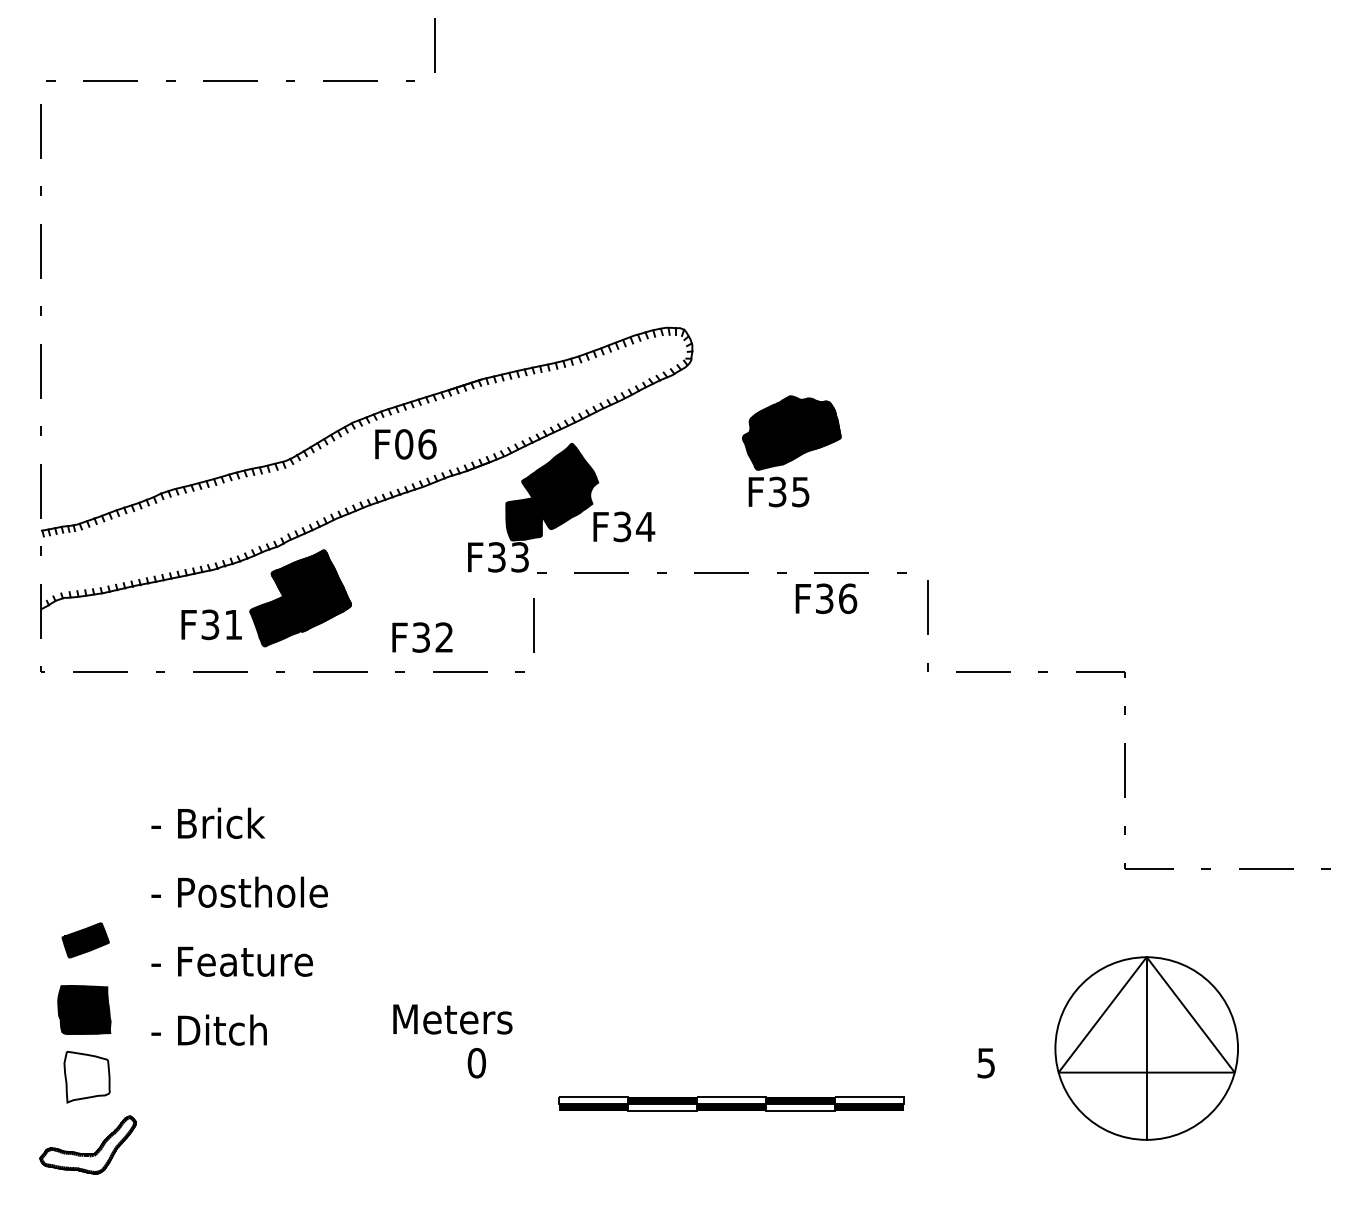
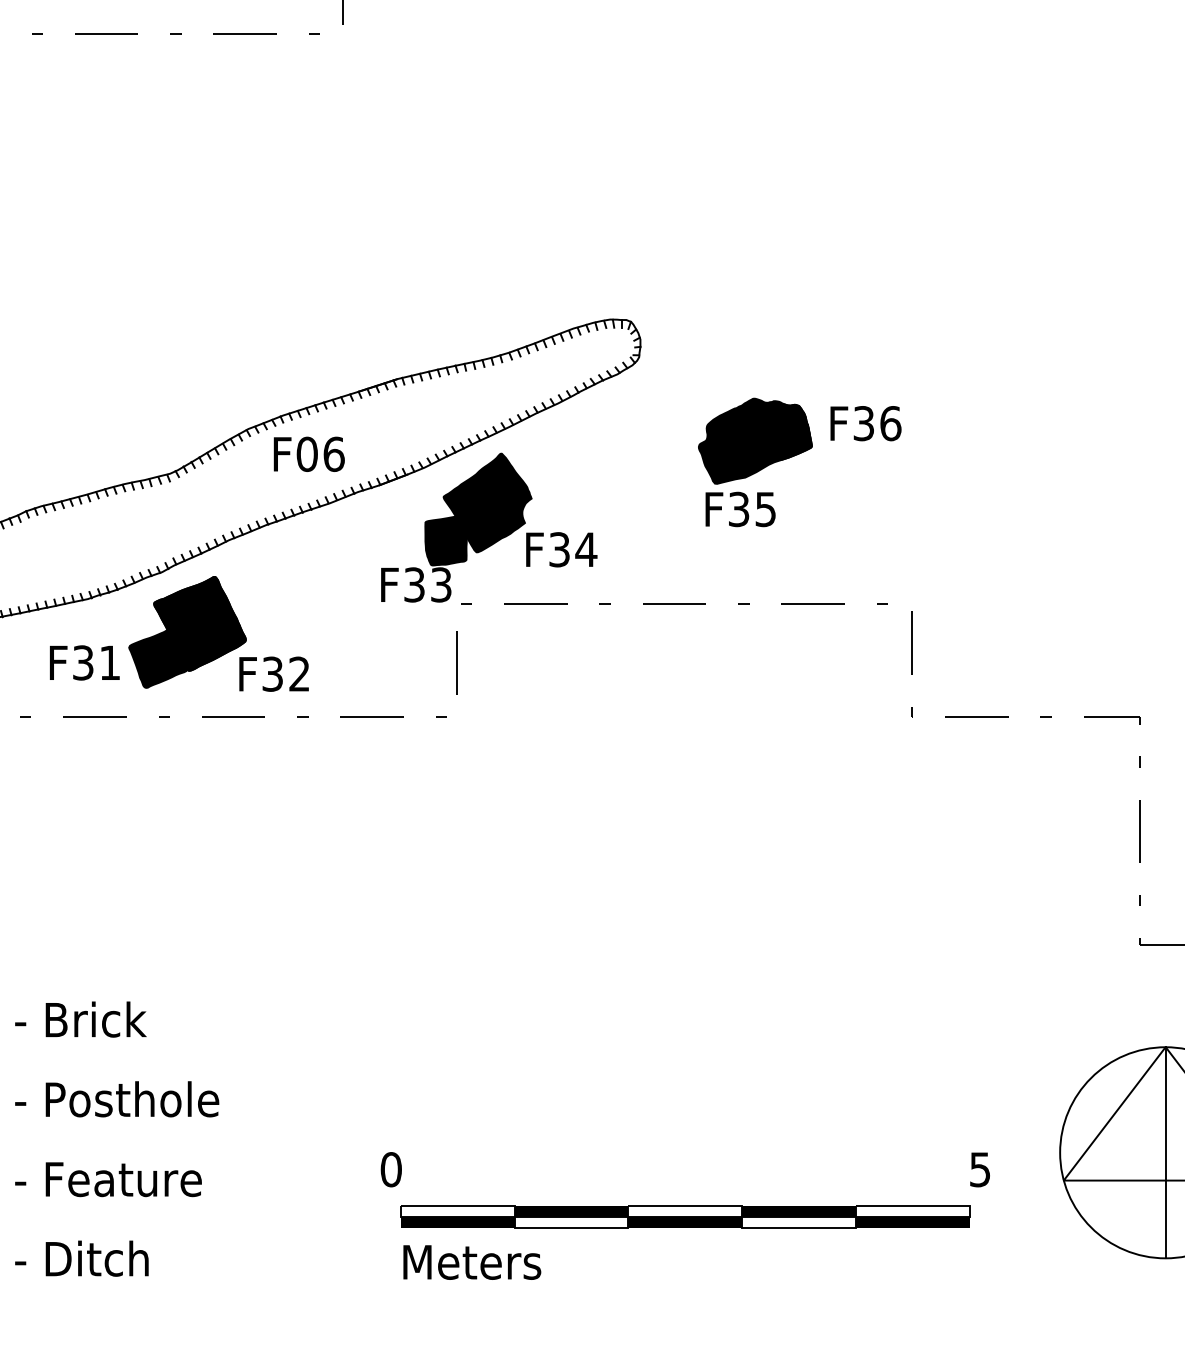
text: (826, 598) -> (866, 423), moved
text: (422, 637) -> (274, 674), moved
text: (239, 926) -> (116, 1138), moved
text: (452, 1019) -> (471, 1262), moved
part: (731, 1103) -> (685, 1216), size x1.43

